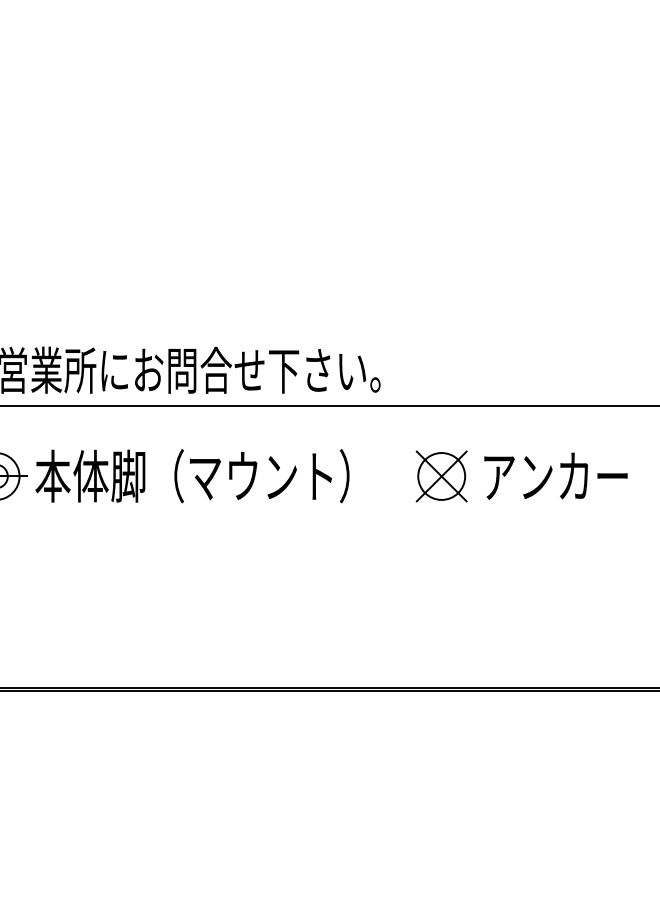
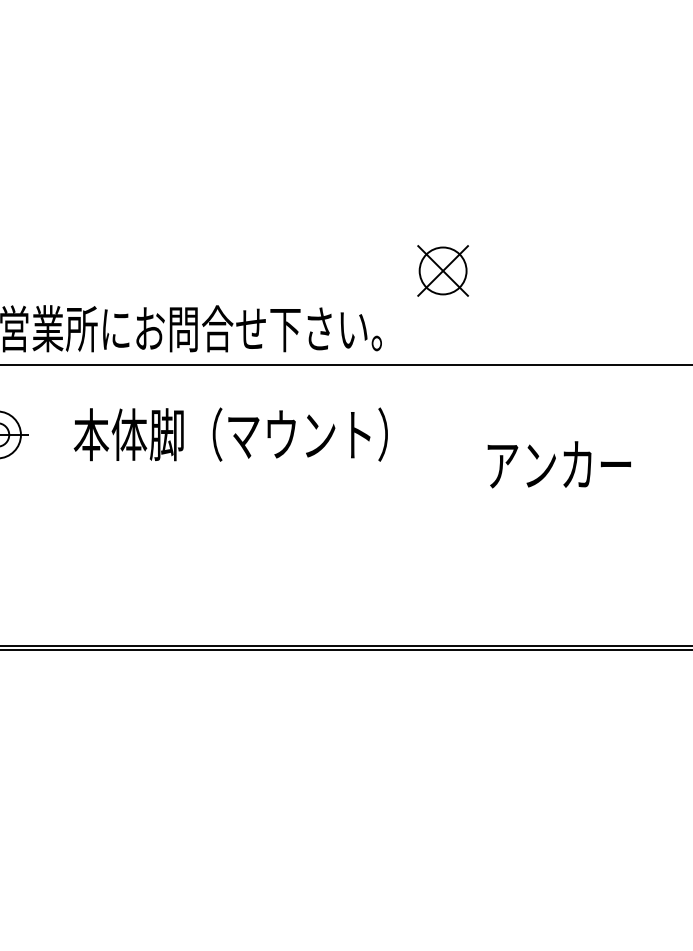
text: (192, 476) -> (230, 434), moved
part: (441, 476) -> (442, 270), moved
text: (555, 476) -> (558, 464), moved

